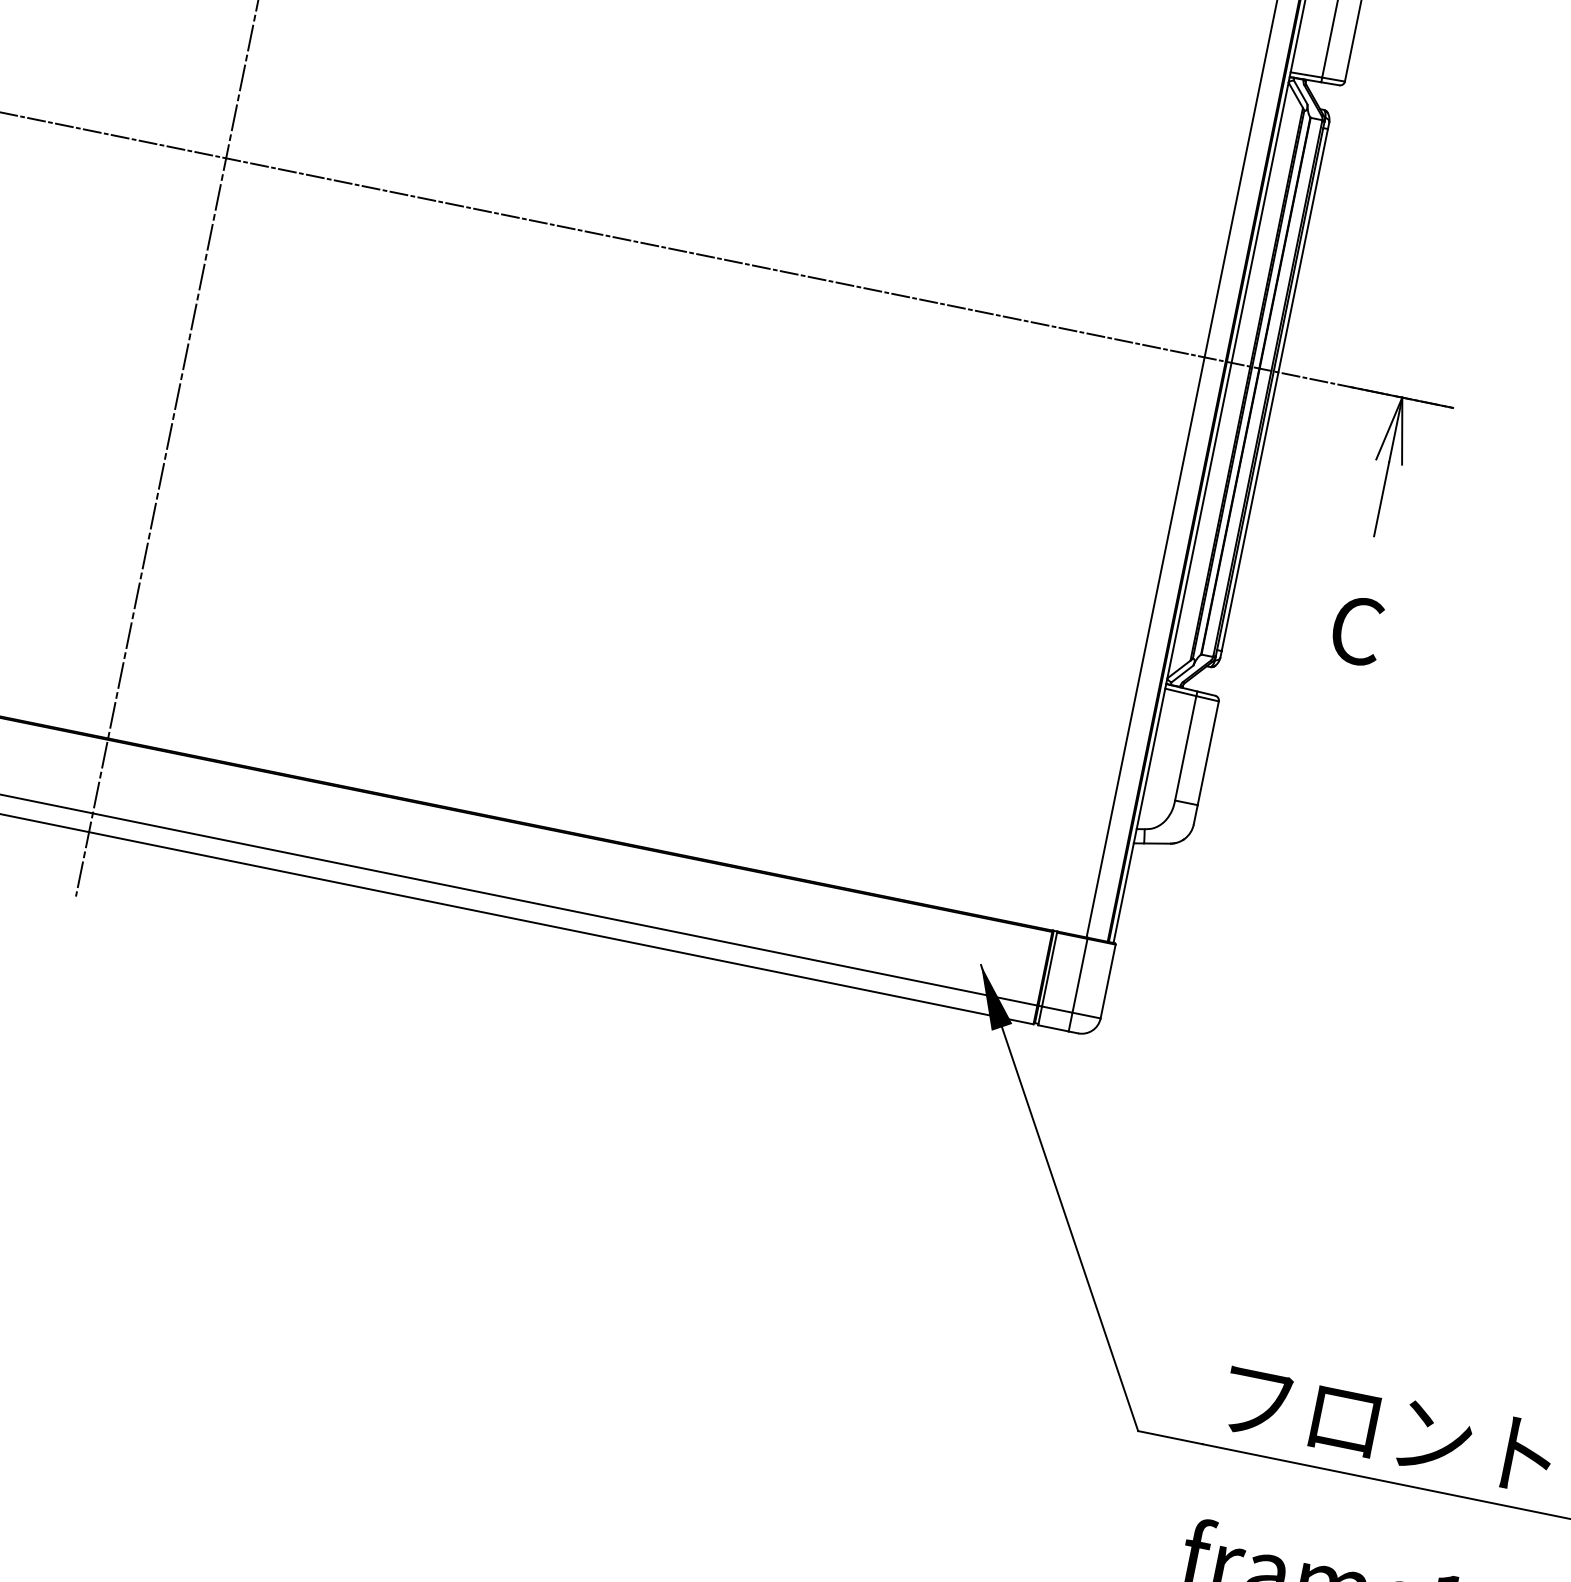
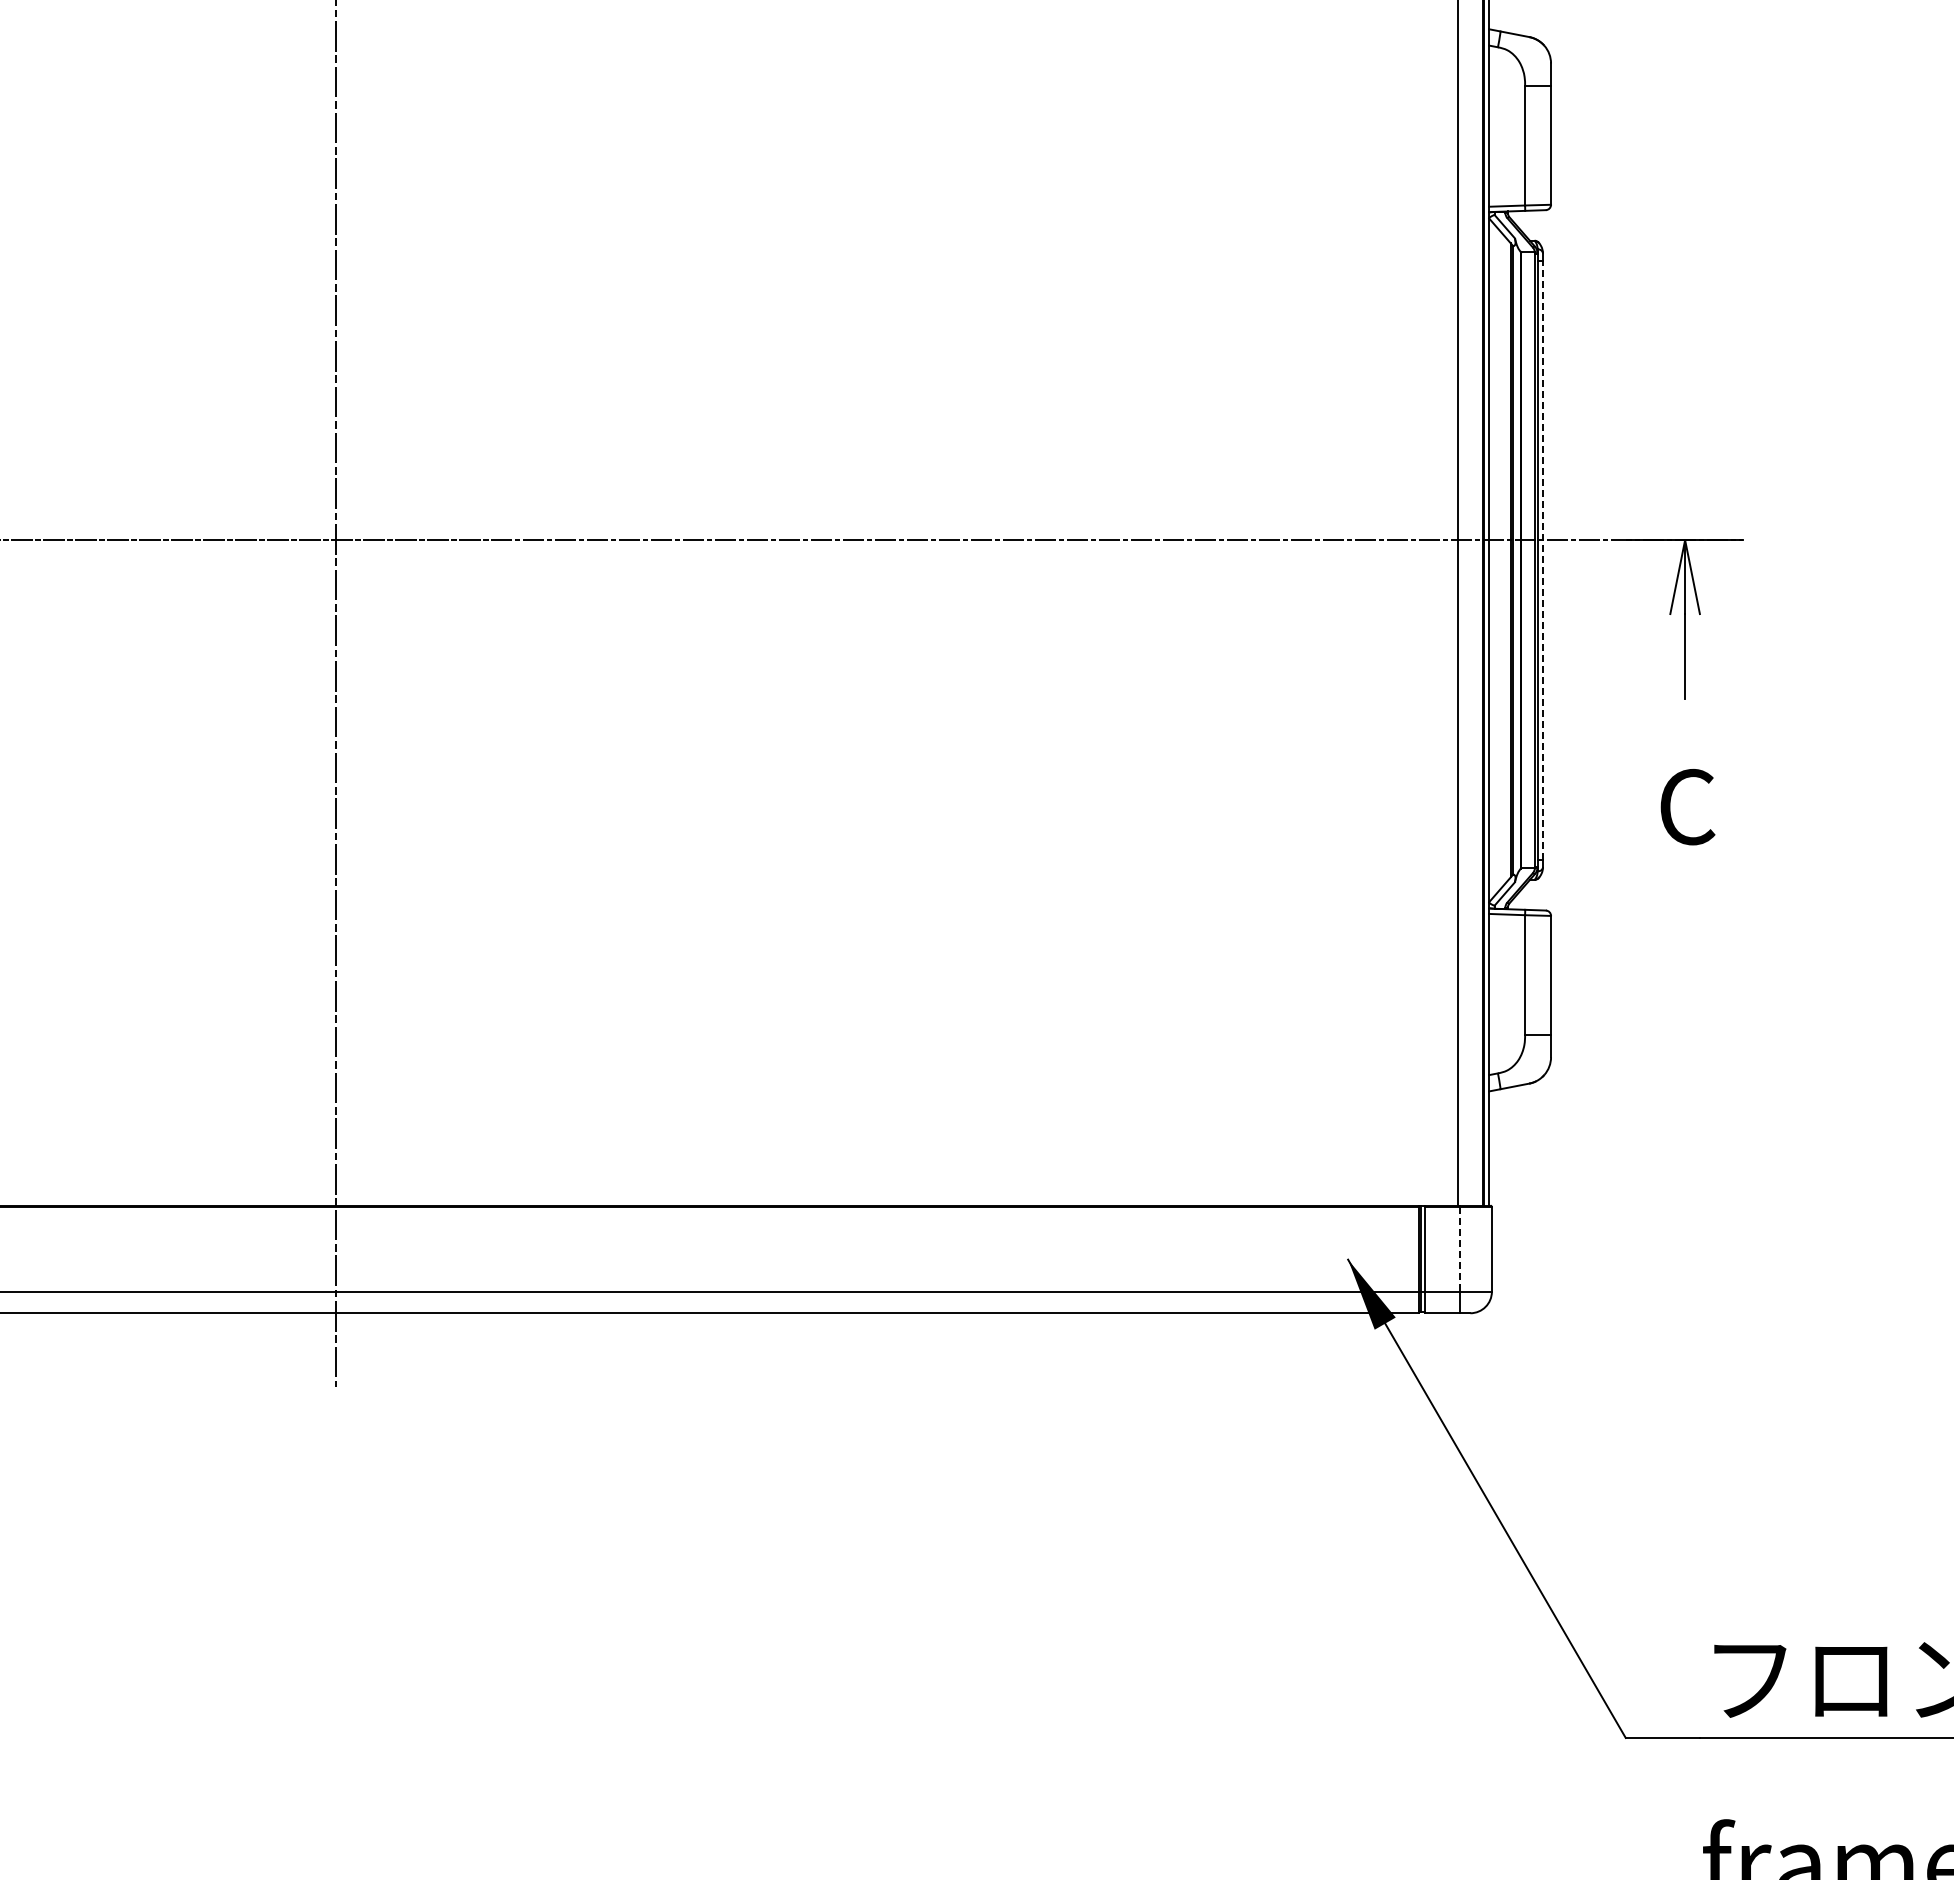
line: (1274, 389) -> (1542, 559), solid -> dashed
line: (1079, 975) -> (1459, 1249), solid -> dashed

